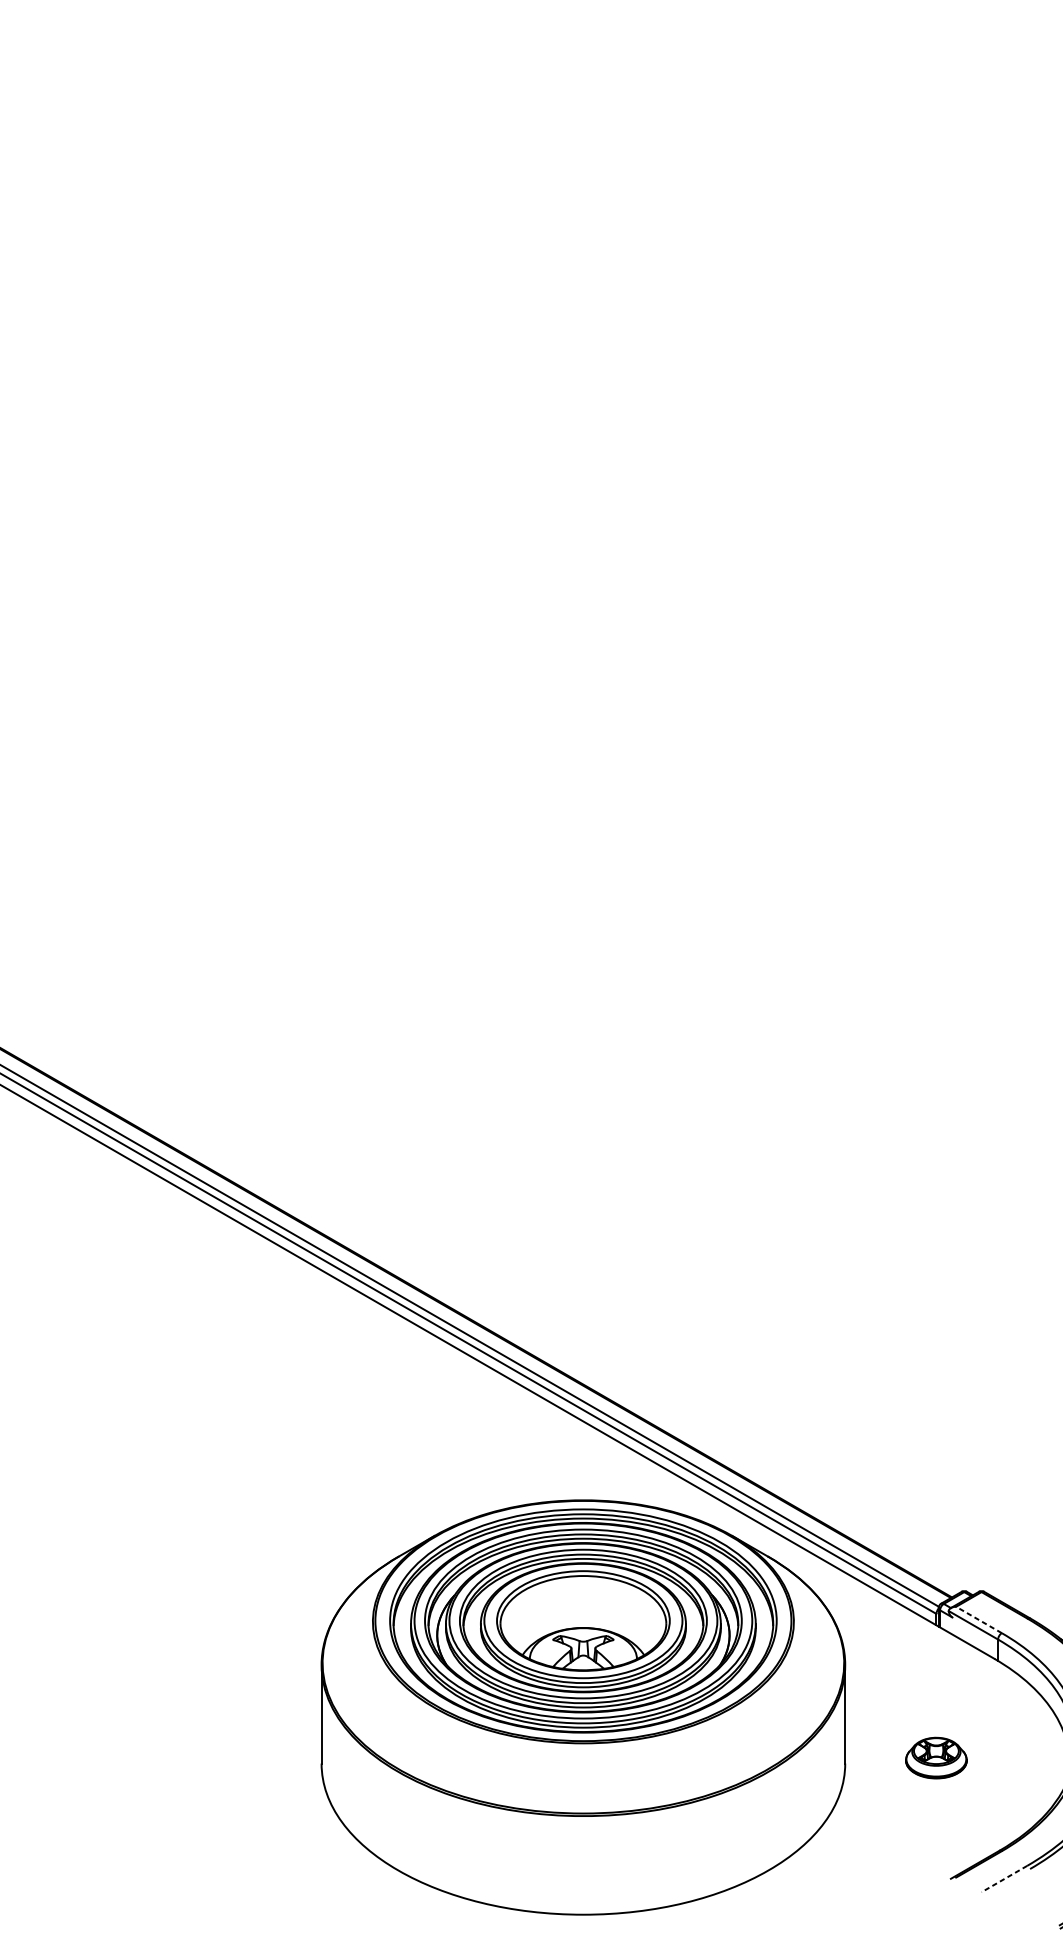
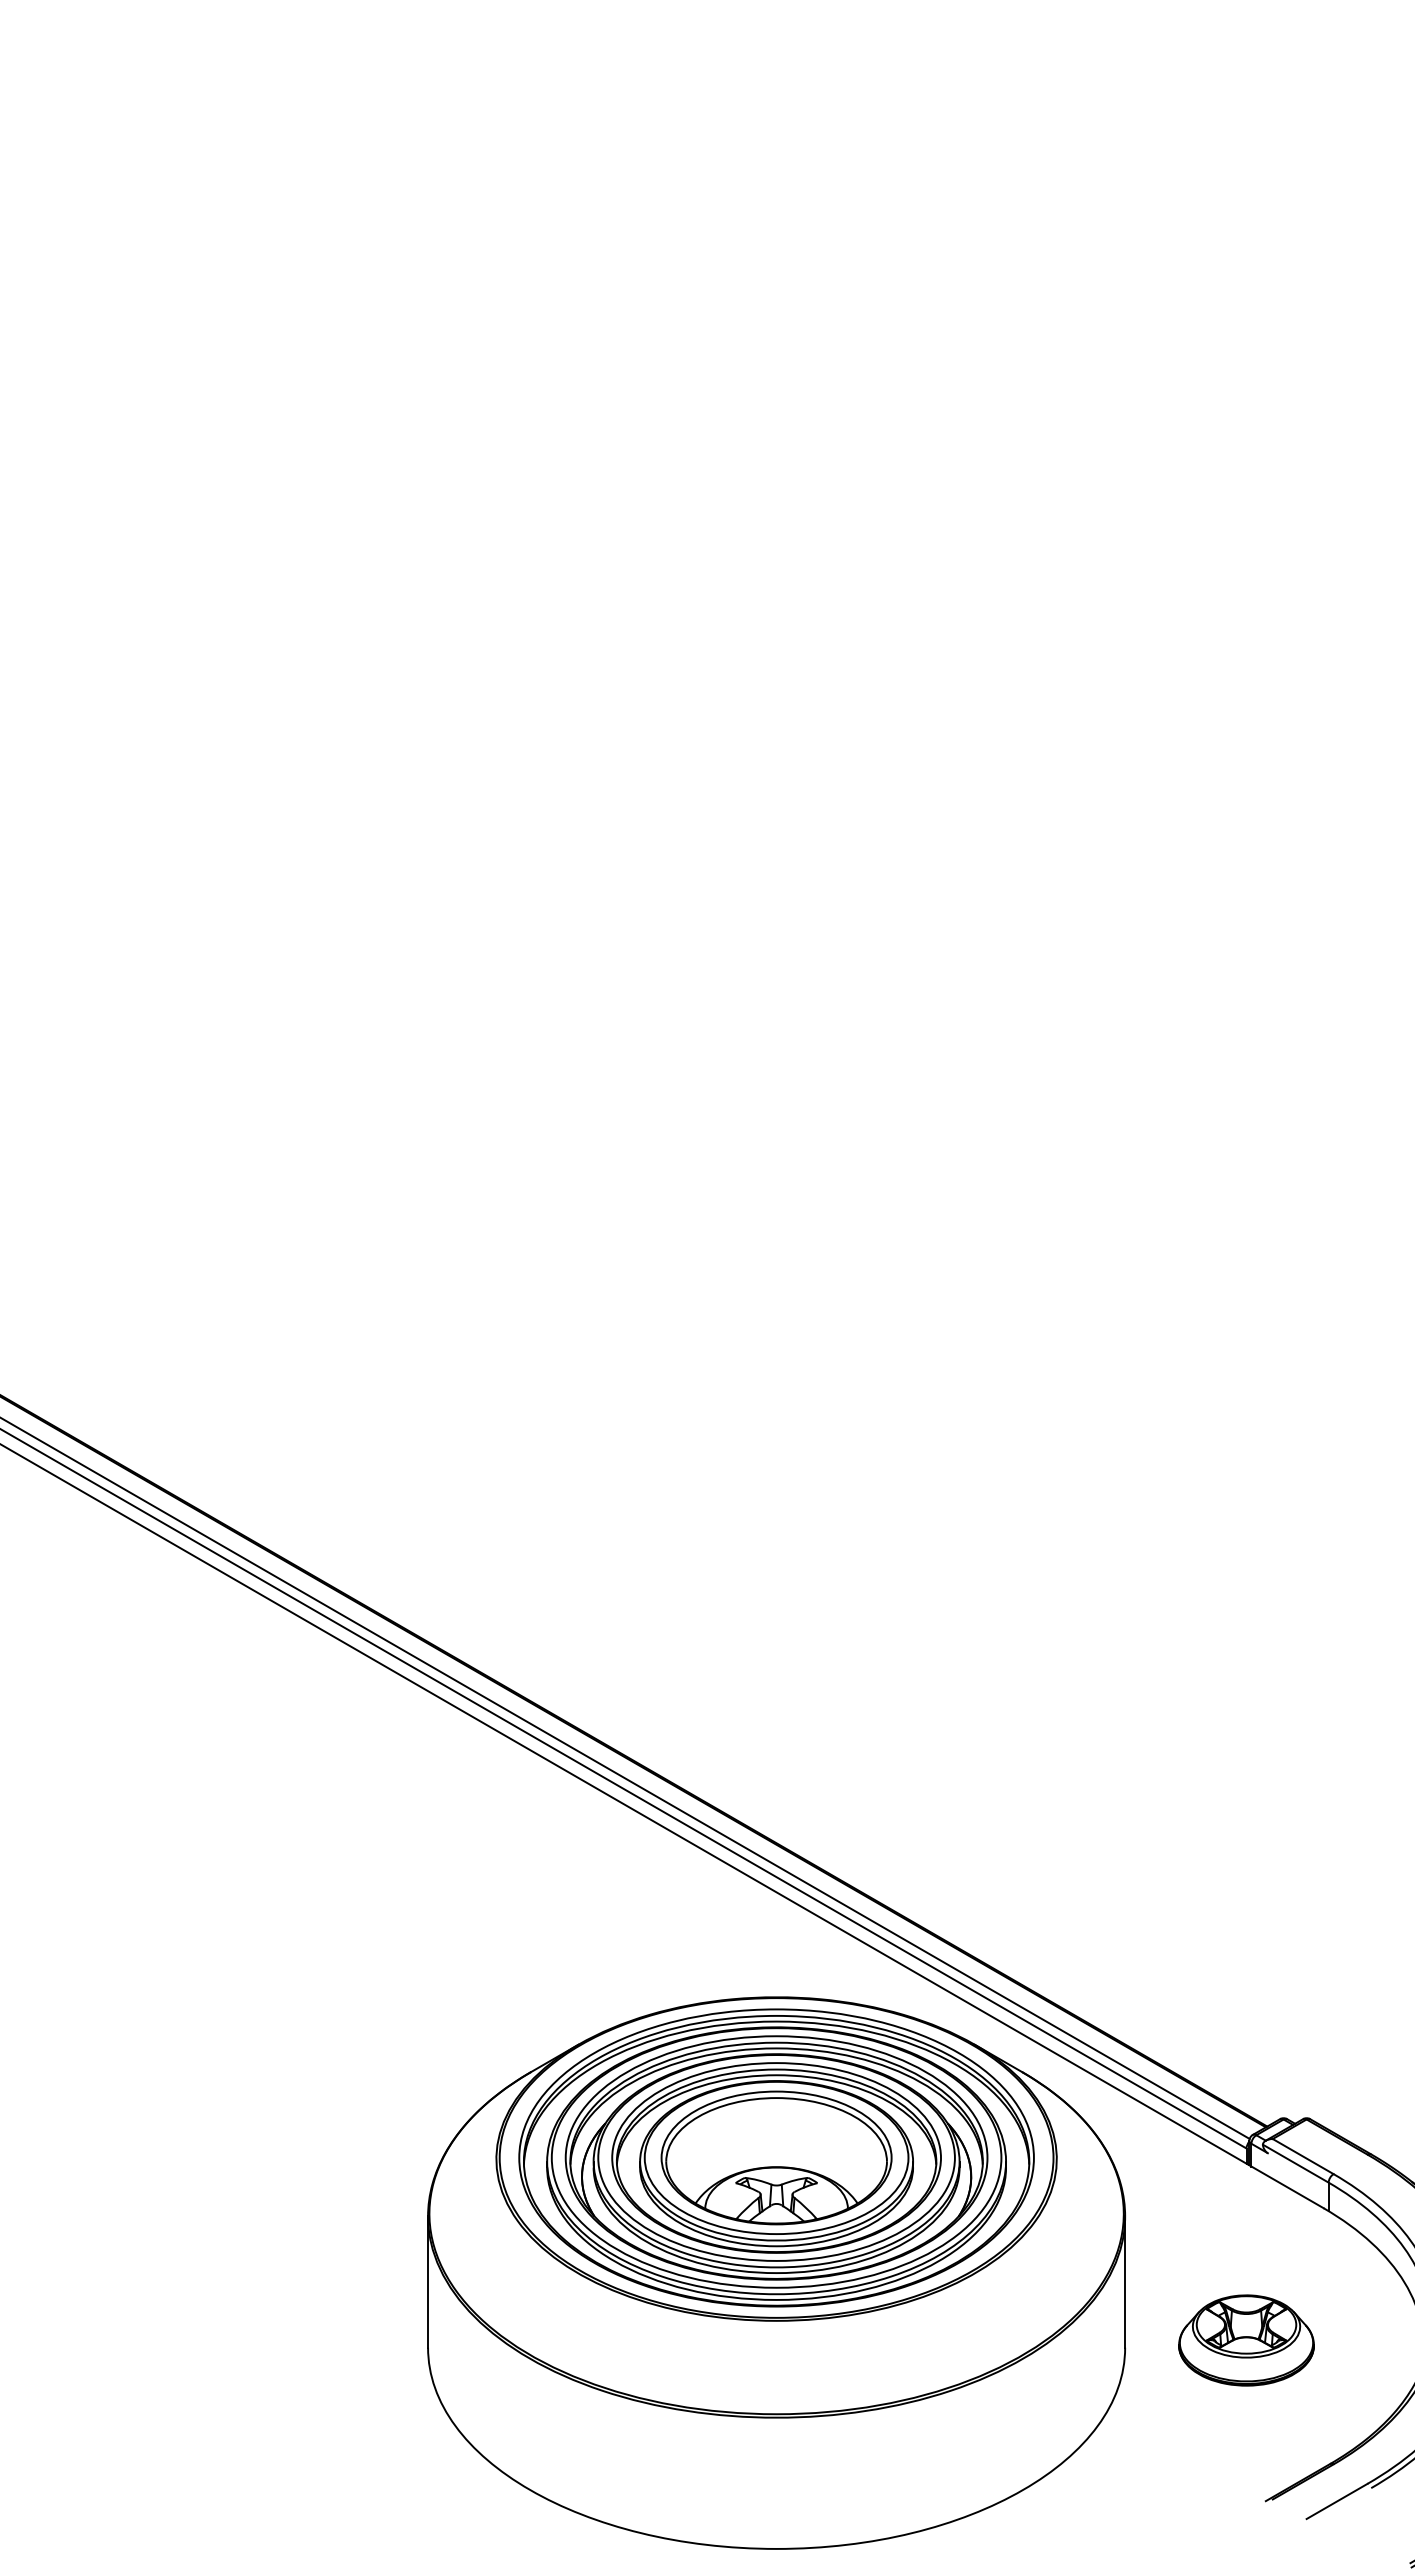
line: (978, 1619) -> (1302, 2156), dashed -> solid
part: (936, 1758) -> (1246, 2340), size x1.67
line: (1004, 1879) -> (1336, 2501), dashed -> solid

